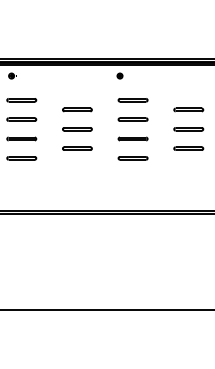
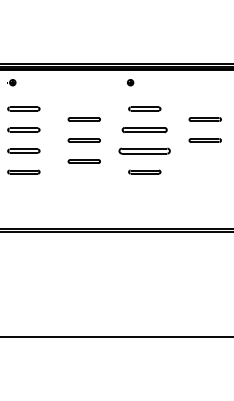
part: (132, 119) -> (144, 129), size x1.4
part: (132, 138) -> (144, 150), size x1.6
line: (188, 147) -> (204, 160), removed

